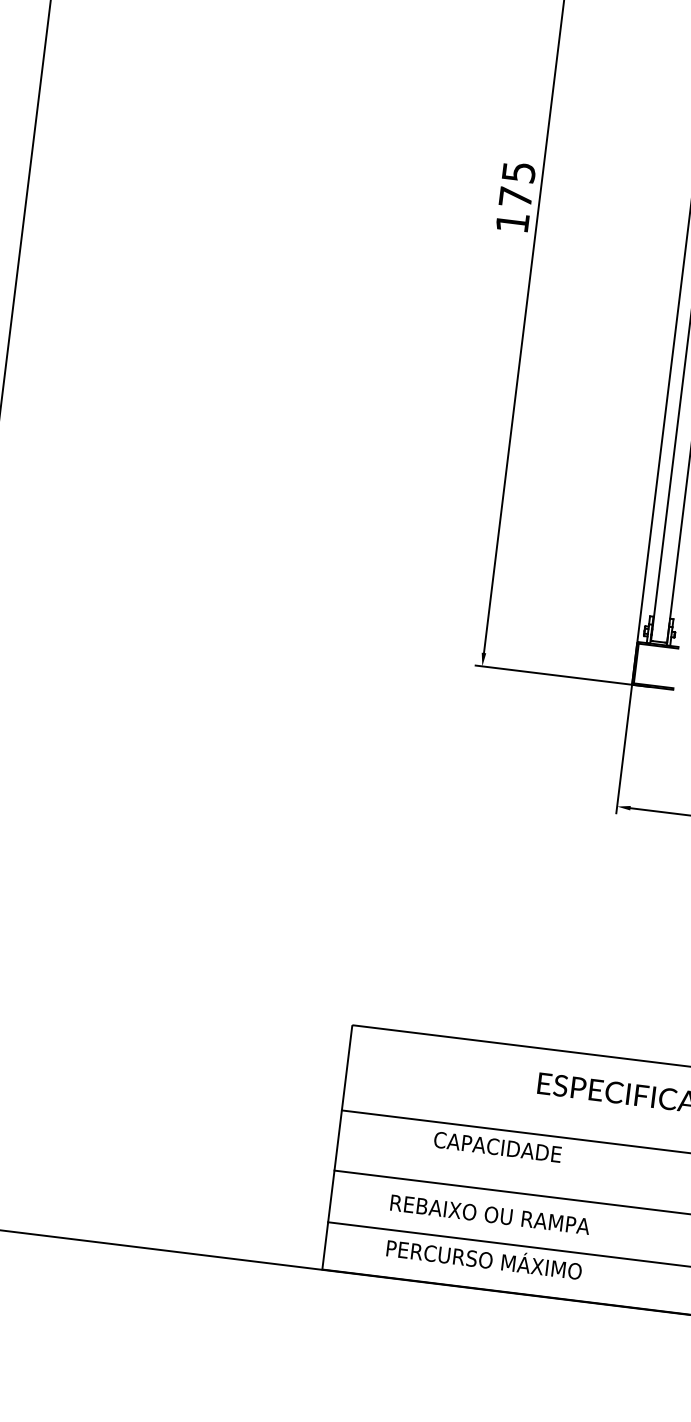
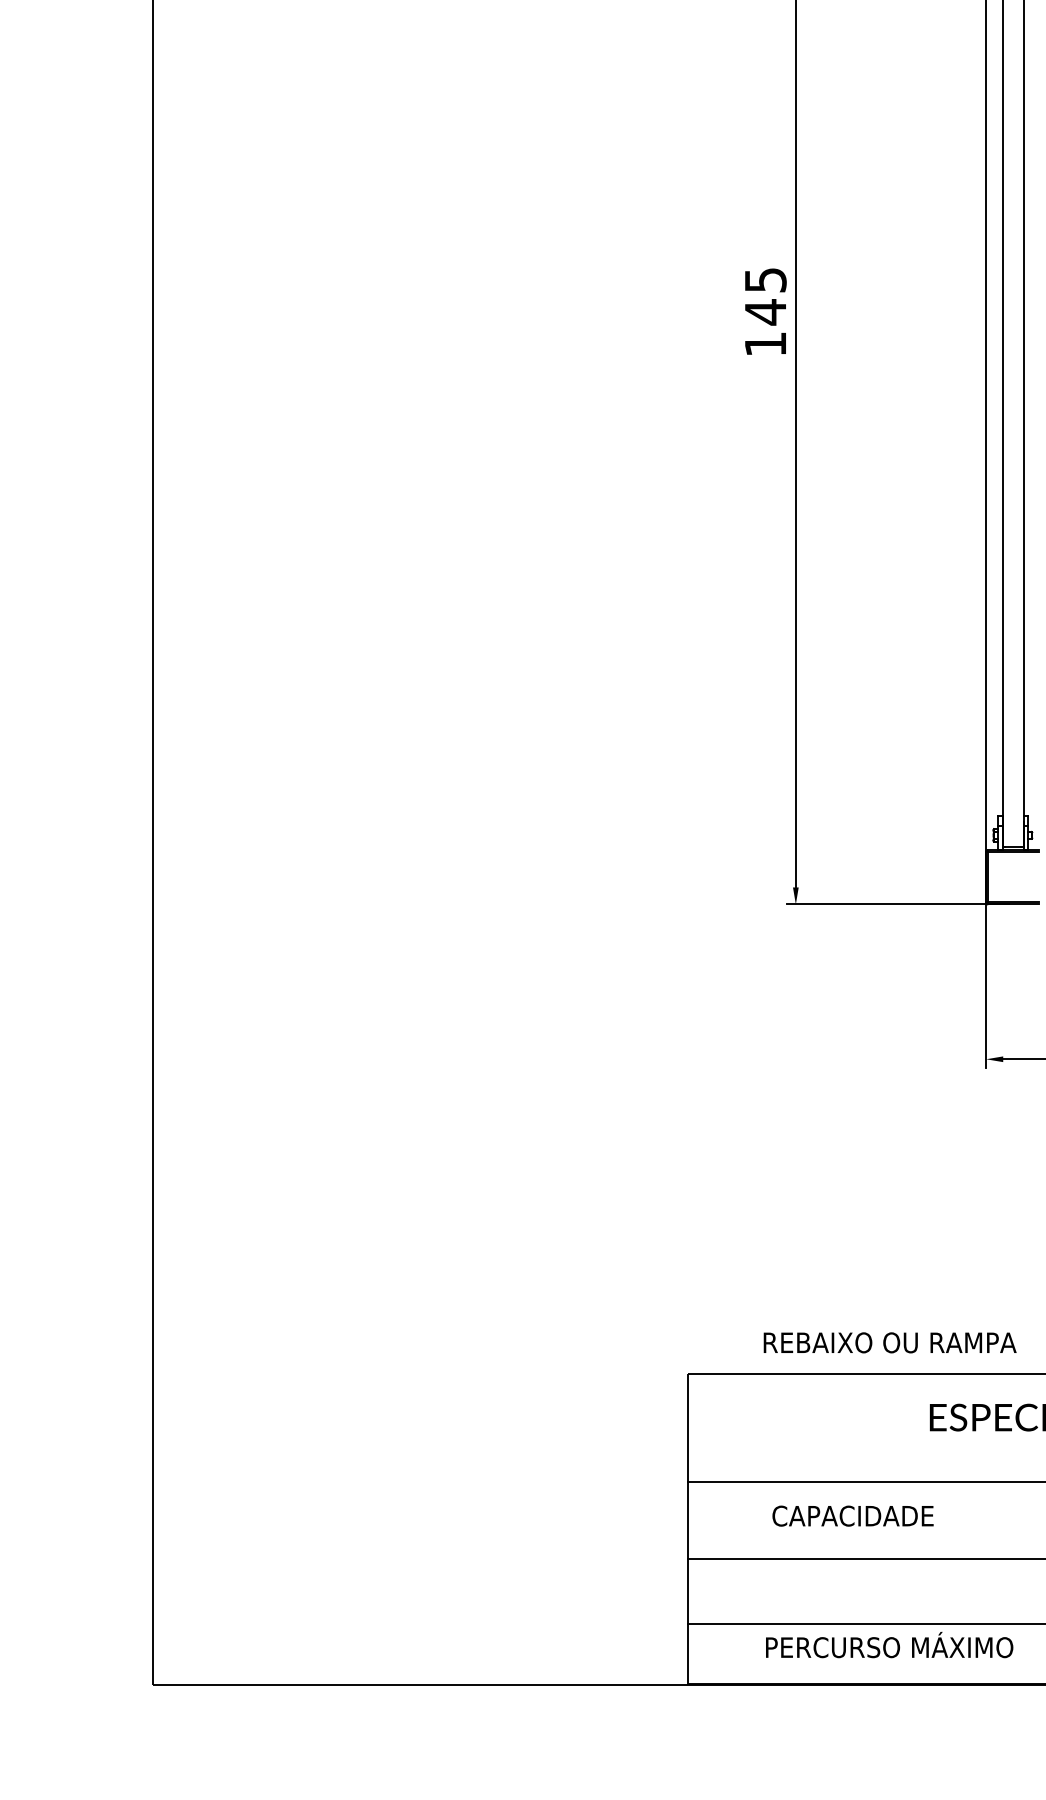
text: (515, 197) -> (765, 312), 175 -> 145
text: (497, 1146) -> (852, 1515), moved
text: (489, 1214) -> (889, 1342), moved

